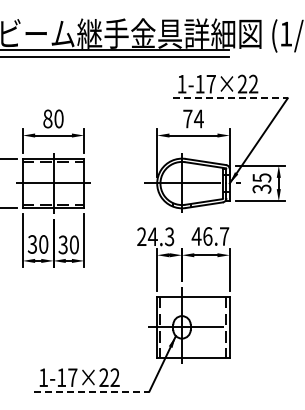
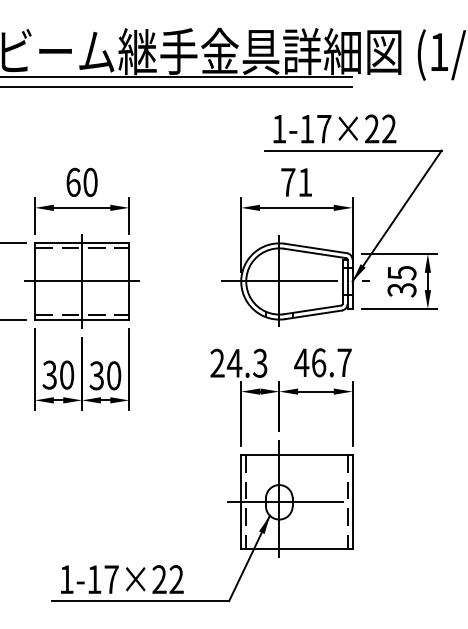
line: (230, 98) -> (353, 151), dashed -> solid
text: (47, 118) -> (72, 181), 80 -> 60
text: (198, 118) -> (304, 181), 74 -> 71
line: (91, 391) -> (140, 600), dashed -> solid

